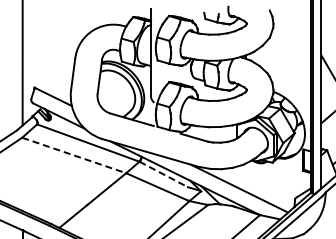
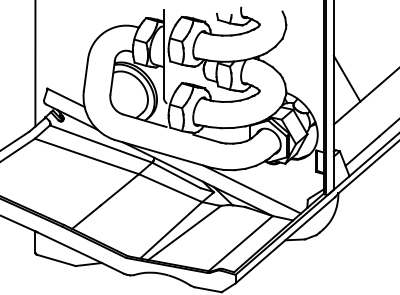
line: (73, 155) -> (86, 156), dashed -> solid
line: (163, 174) -> (176, 175), dashed -> solid

